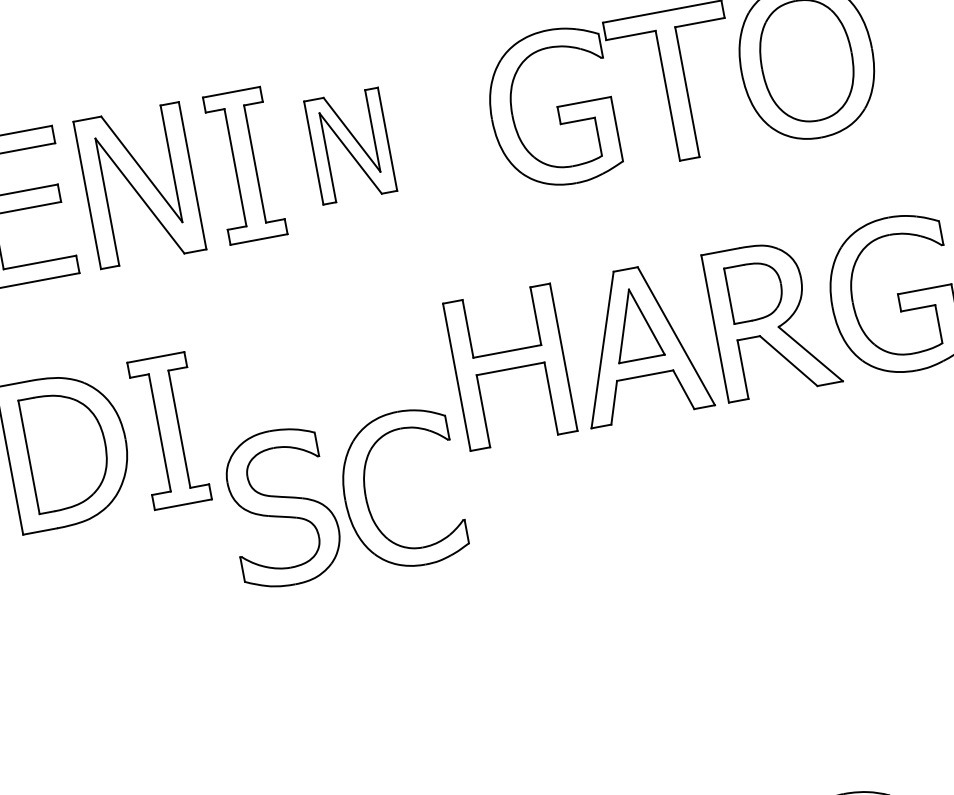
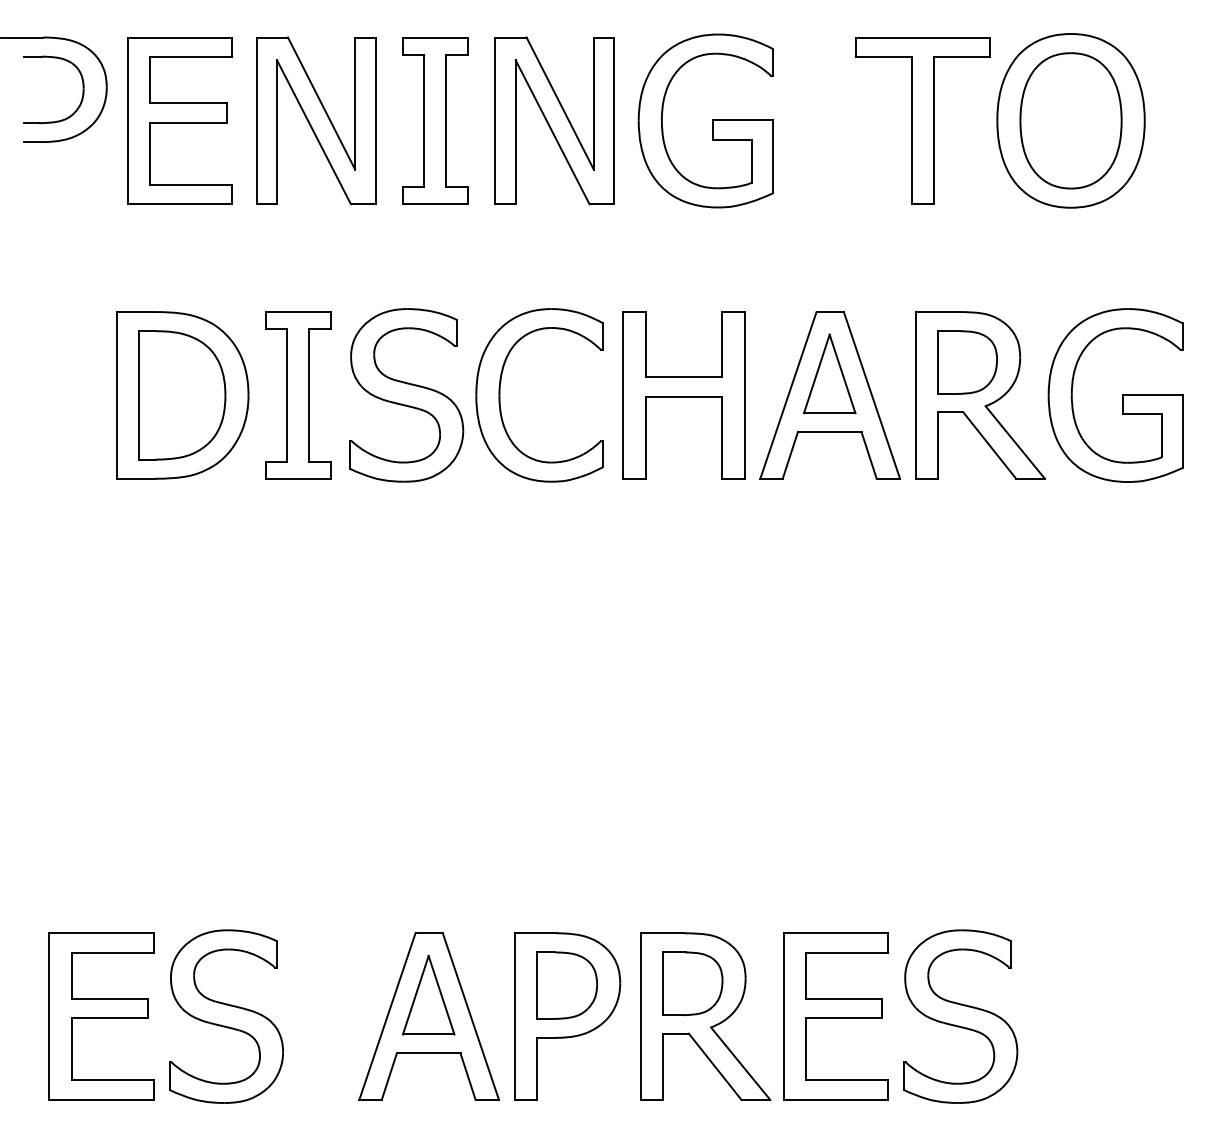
part: (557, 107) -> (712, 120), moved
part: (350, 145) -> (554, 120), size x1.43
part: (366, 496) -> (500, 395), moved
part: (282, 507) -> (406, 395), moved

